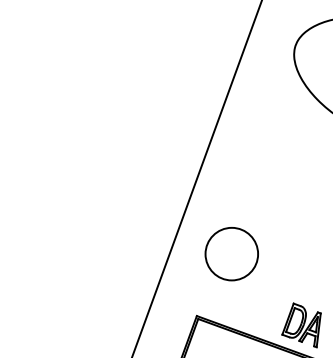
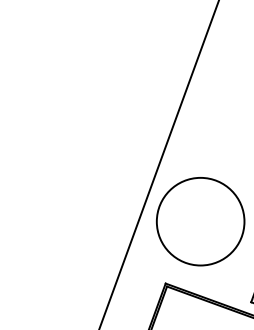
circle: (231, 253) -> (200, 221), size x1.67

